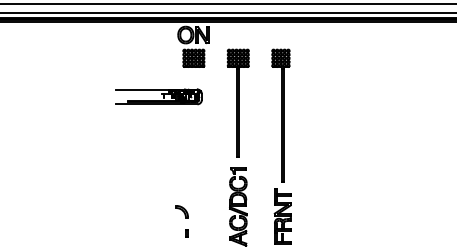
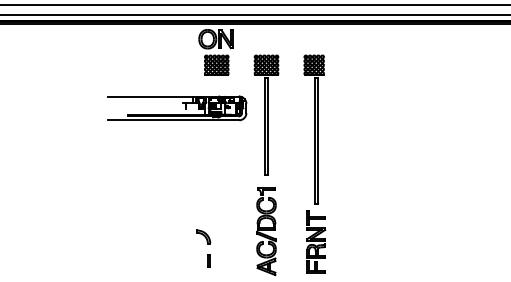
part: (158, 96) -> (177, 108), size x1.43
part: (186, 232) -> (208, 260), size x1.67

